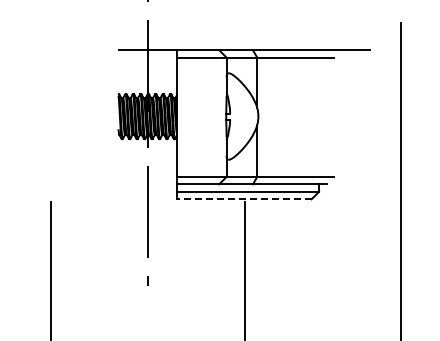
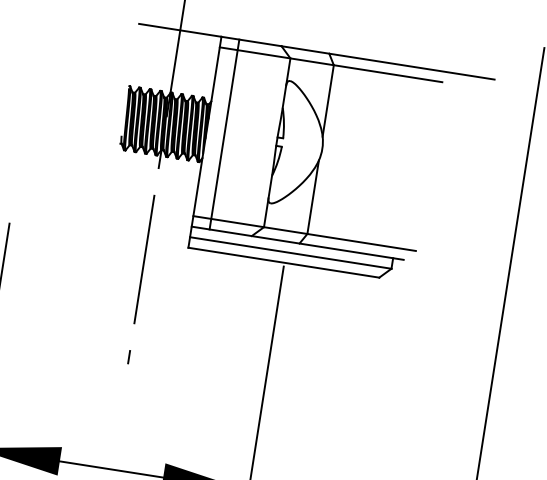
line: (189, 117) -> (224, 134), added
line: (243, 199) -> (282, 262), dashed -> solid

